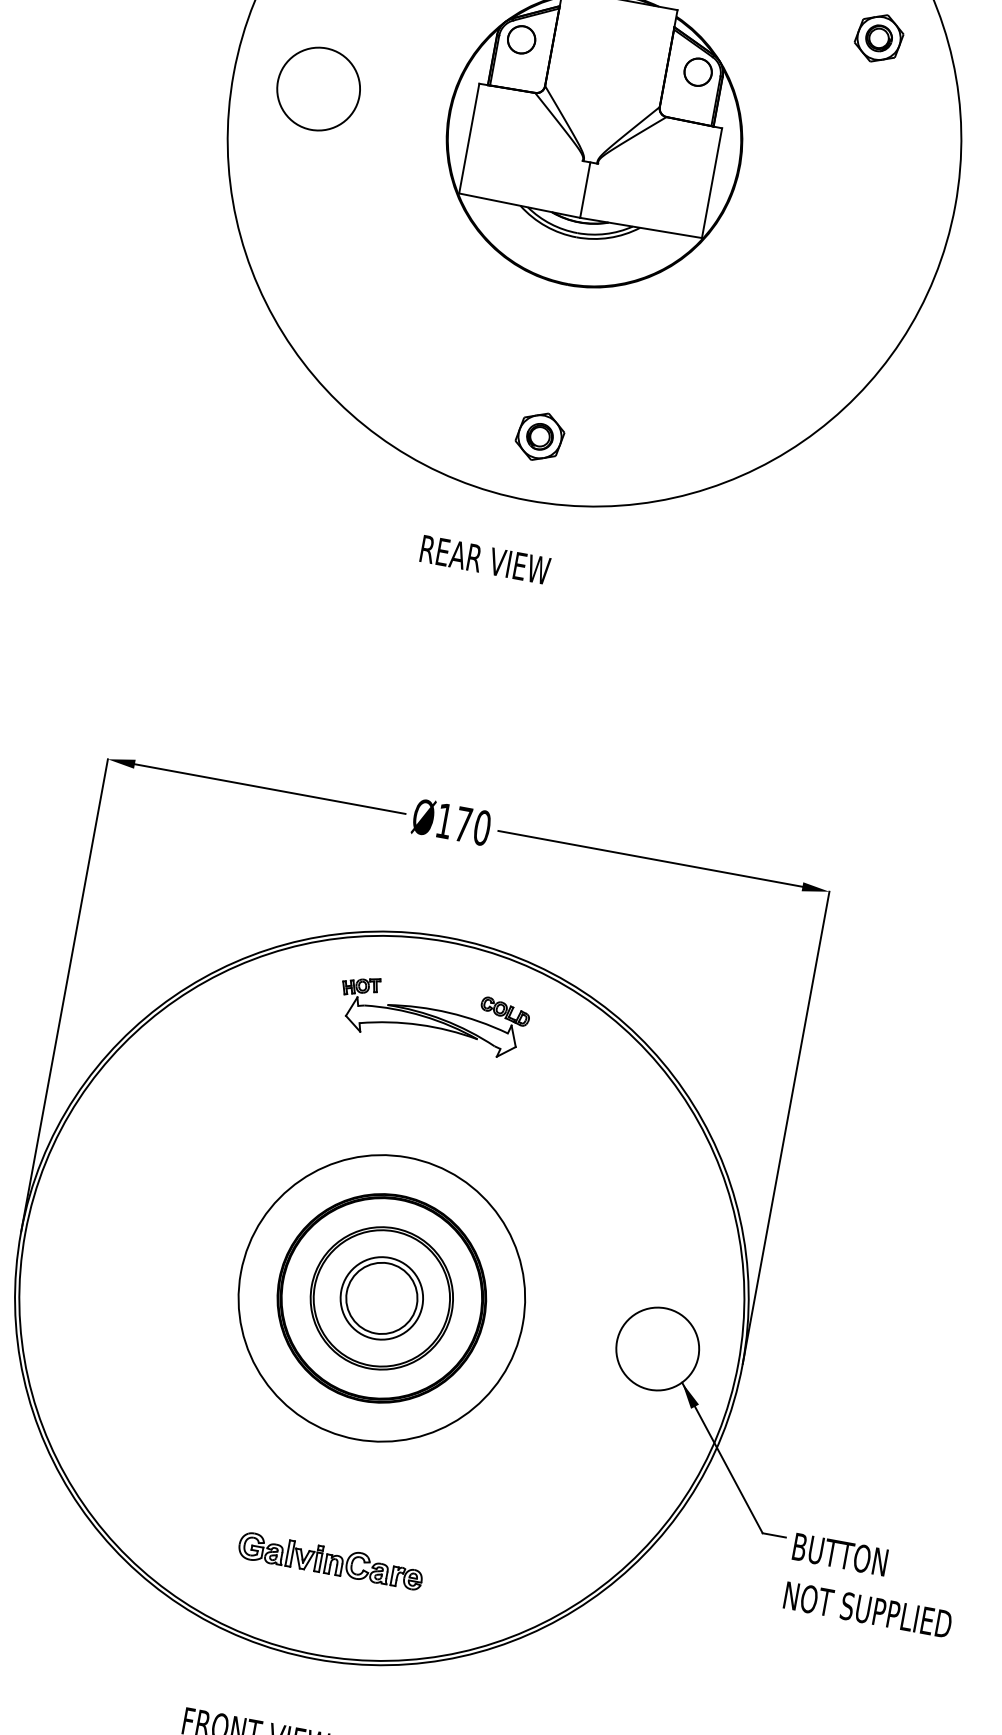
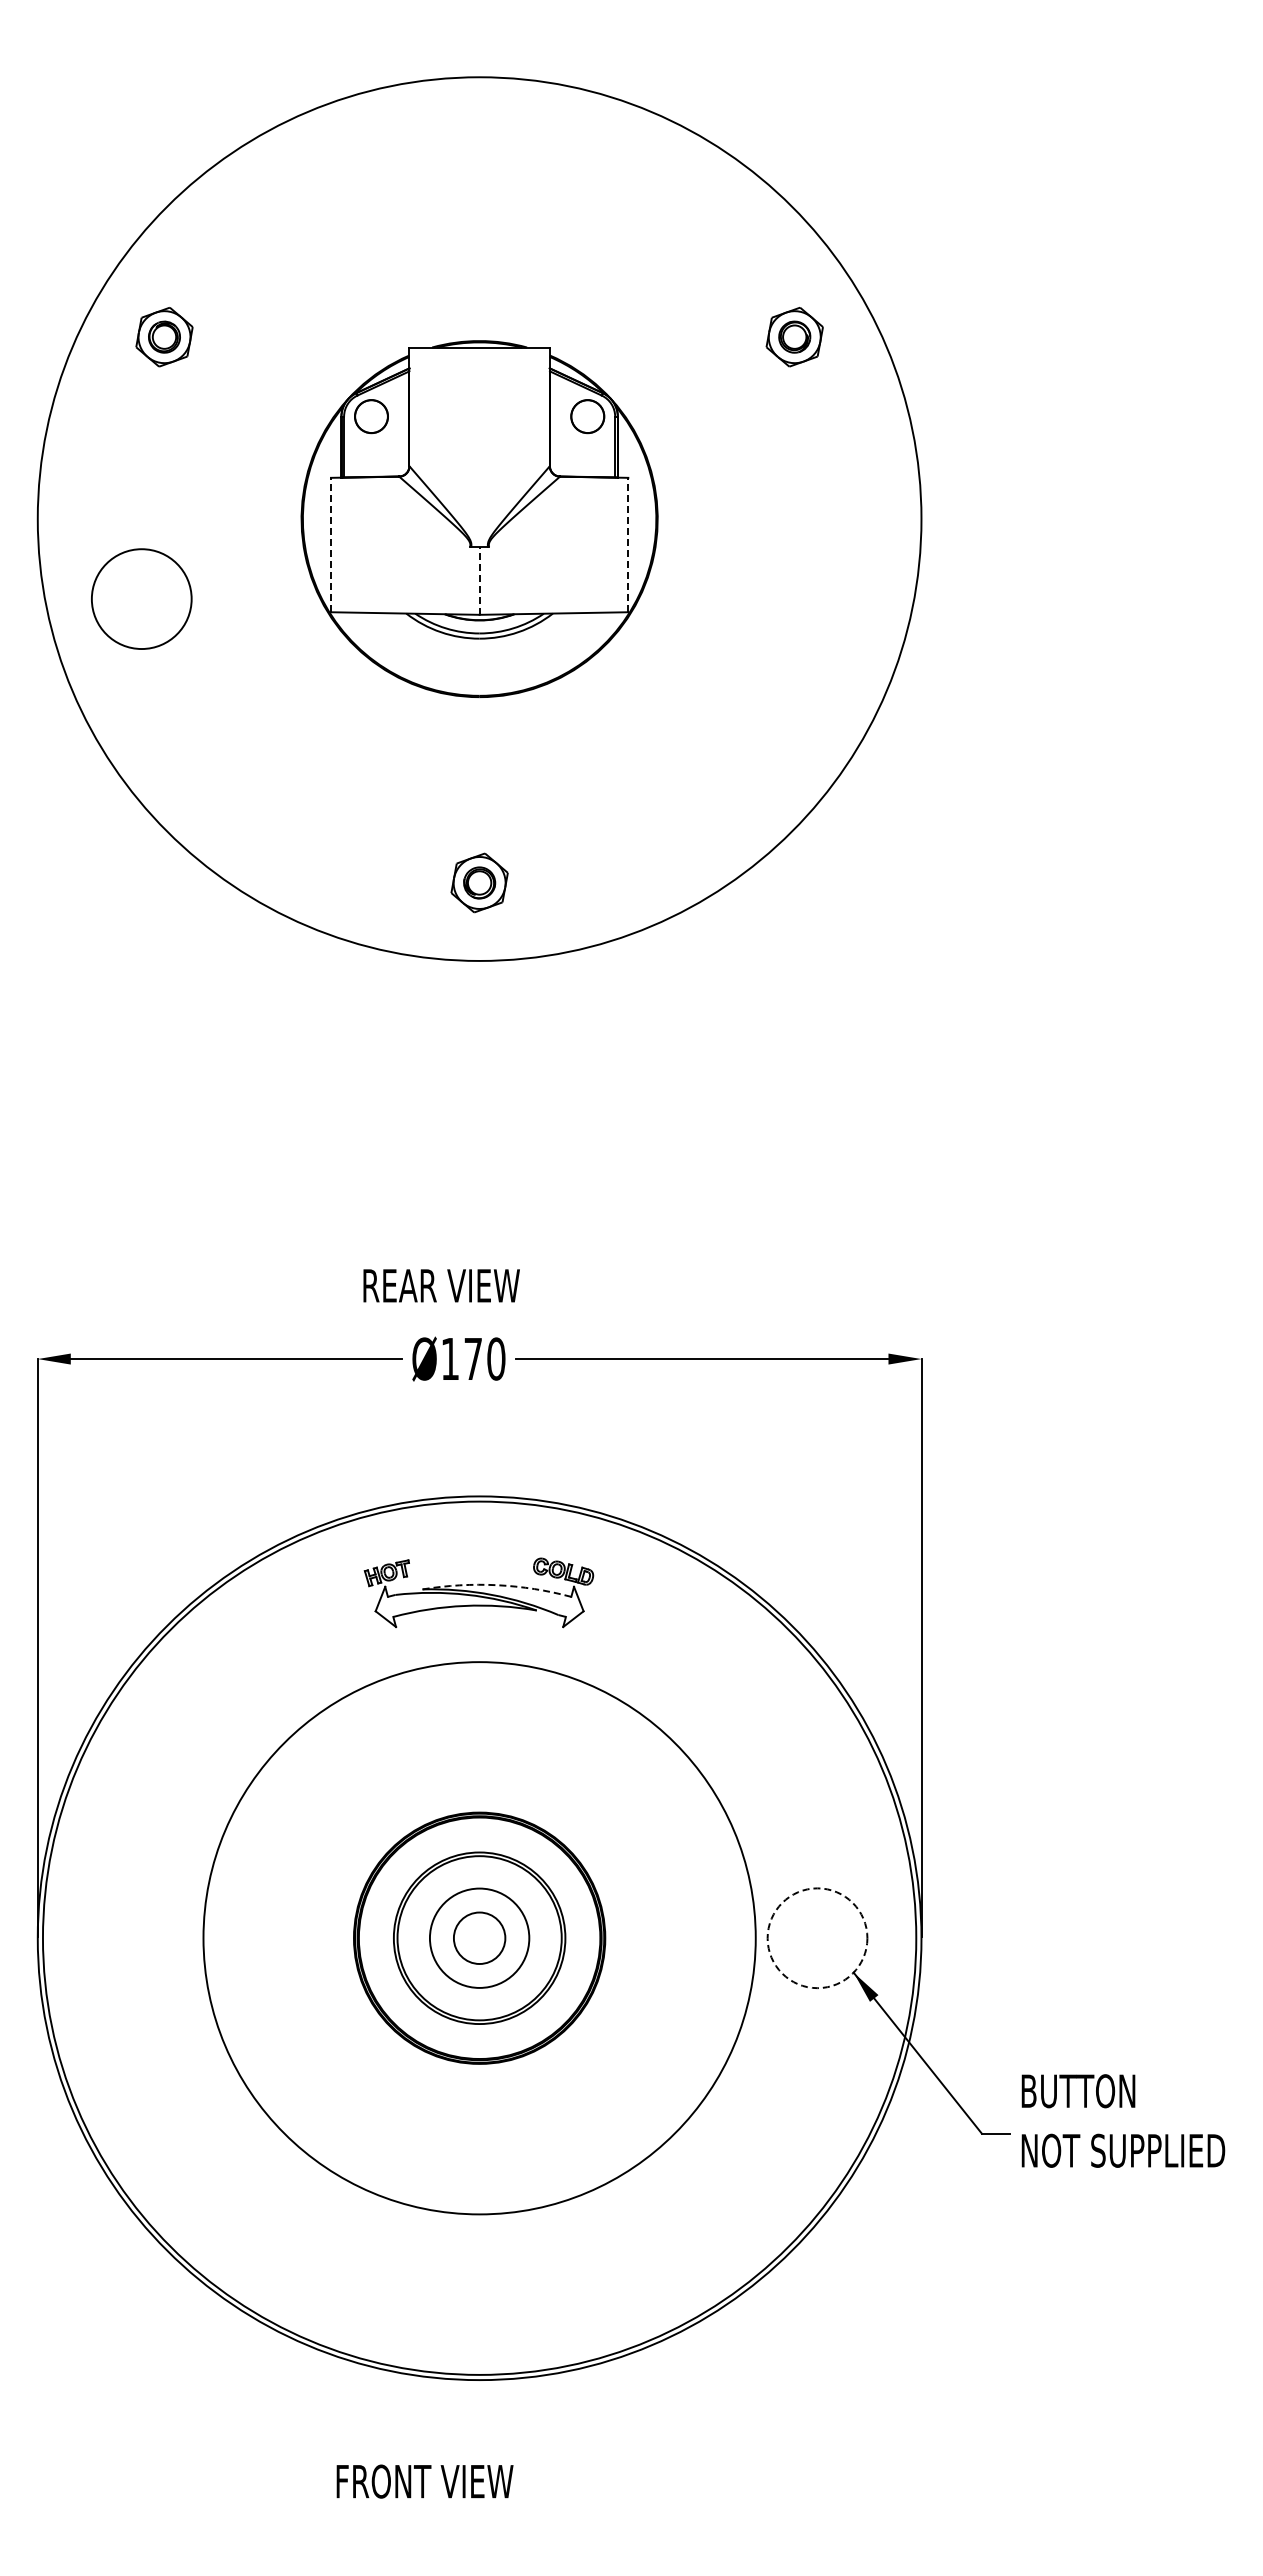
circle: (318, 88) -> (141, 598), moved
line: (468, 138) -> (330, 544), solid -> dashed
line: (712, 182) -> (628, 544), solid -> dashed
line: (585, 189) -> (479, 580), solid -> dashed
text: (485, 559) -> (441, 1285), moved
arc: (449, 1013) -> (497, 1585), solid -> dashed
circle: (381, 1297) -> (479, 1937), size x1.6
circle: (381, 1298) -> (479, 1938), size x0.6
circle: (657, 1349) -> (817, 1938), solid -> dashed
part: (331, 1561) -> (476, 2260), removed
text: (872, 1585) -> (1123, 2120), moved

